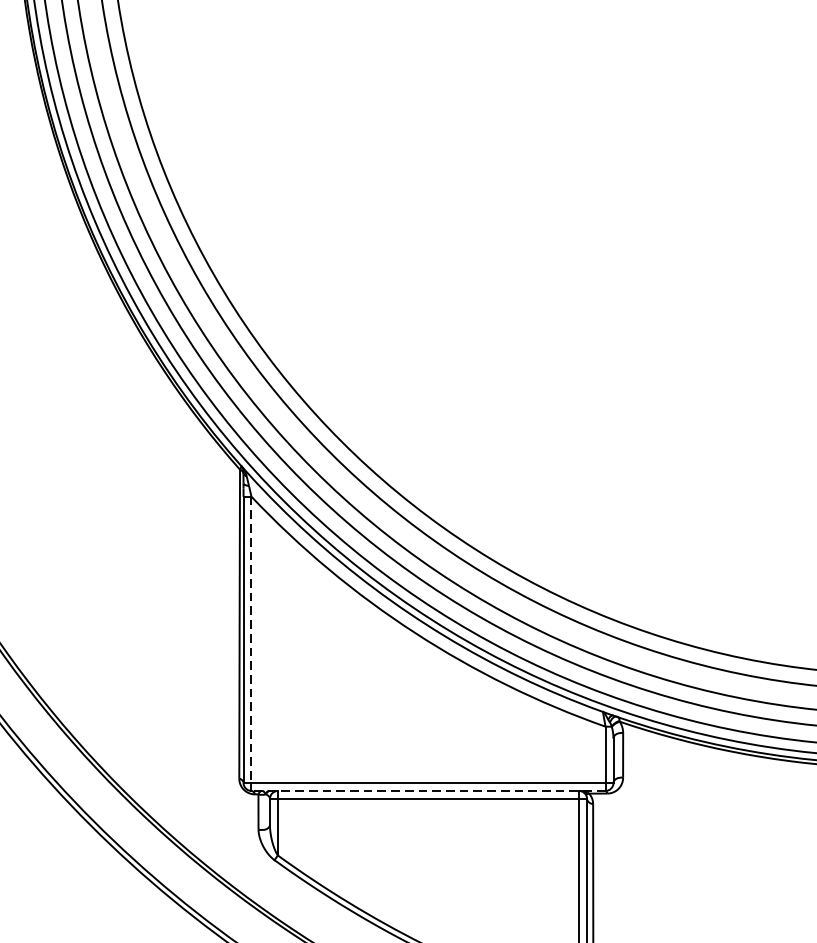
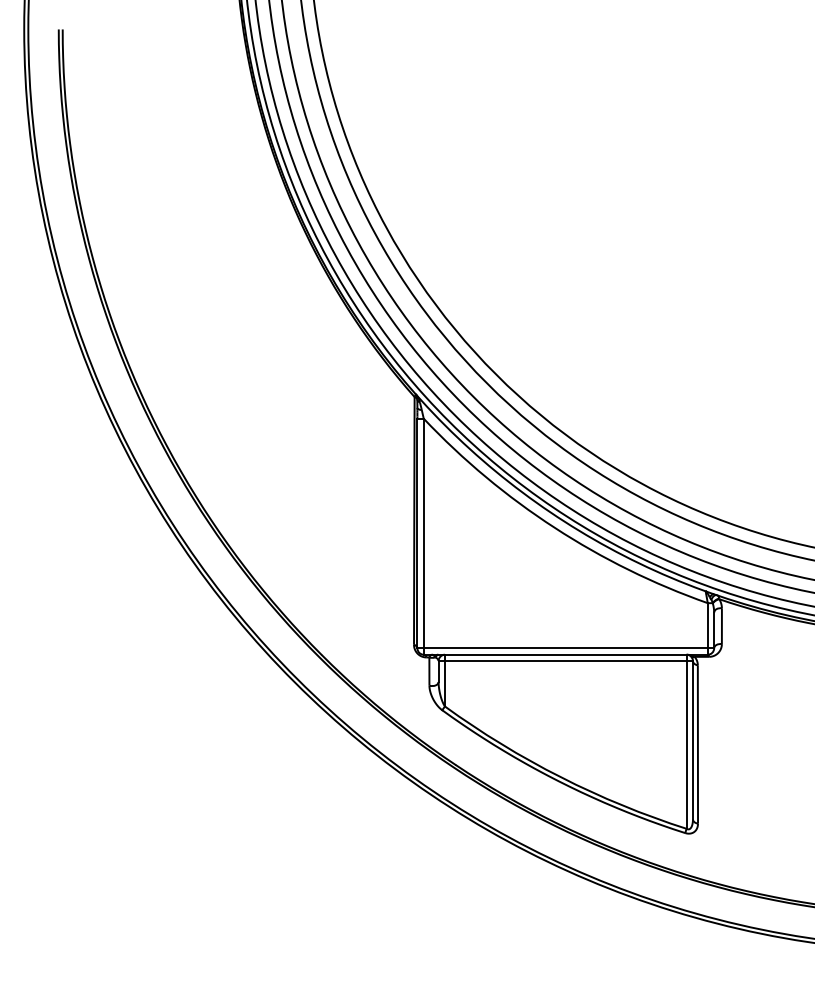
line: (251, 639) -> (423, 533), dashed -> solid
line: (428, 790) -> (565, 654), dashed -> solid

